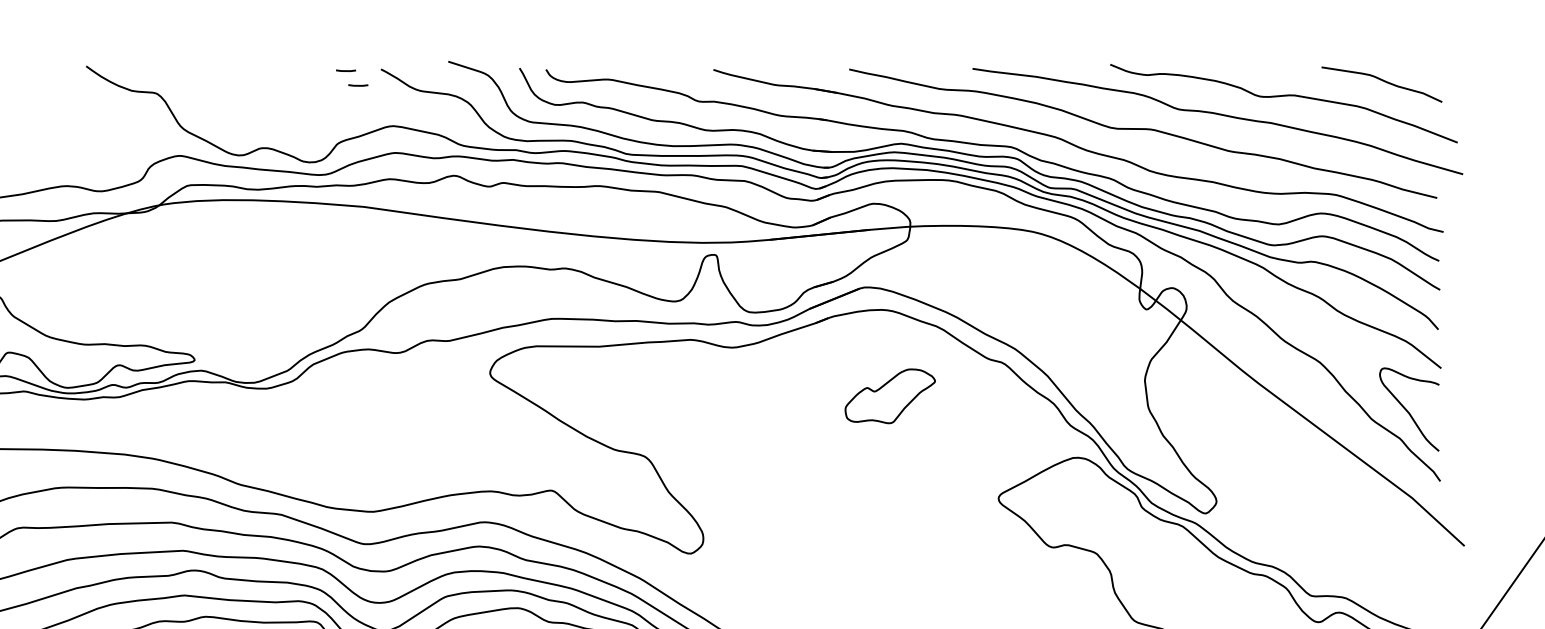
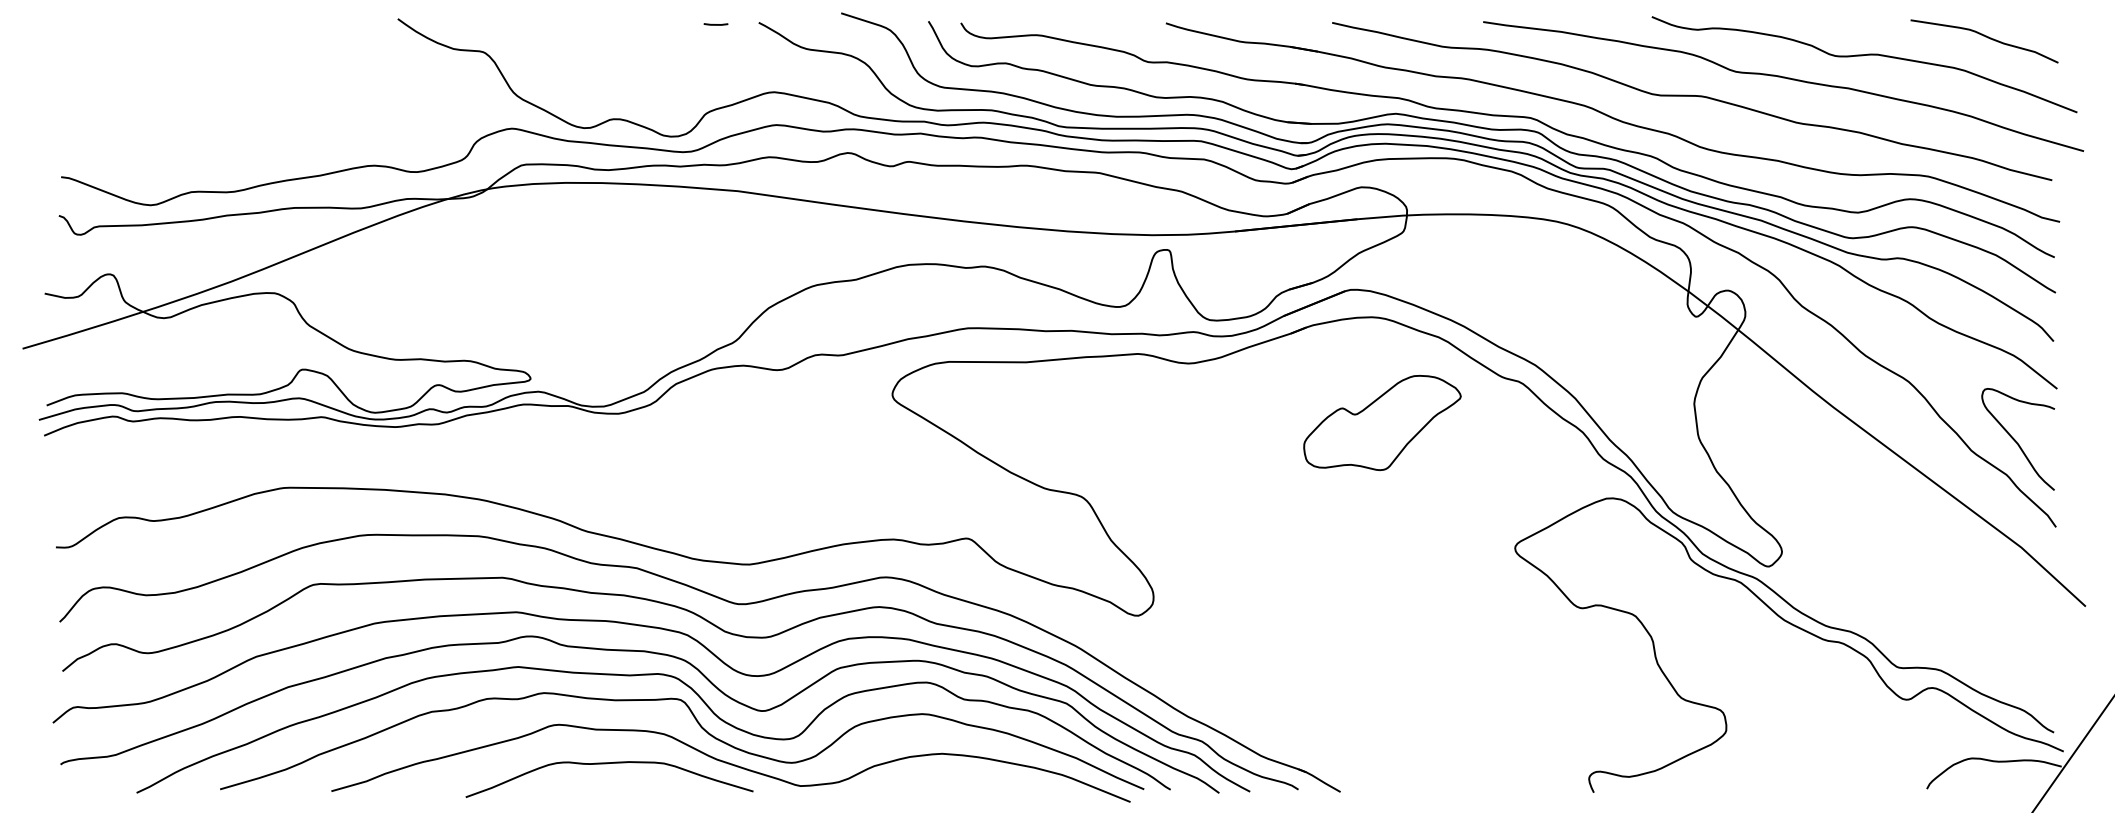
line: (357, 85) -> (730, 42), removed
part: (890, 396) -> (1382, 423), size x1.43

